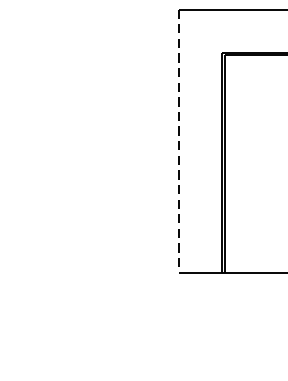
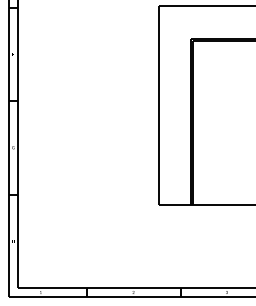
line: (178, 141) -> (158, 105), dashed -> solid

